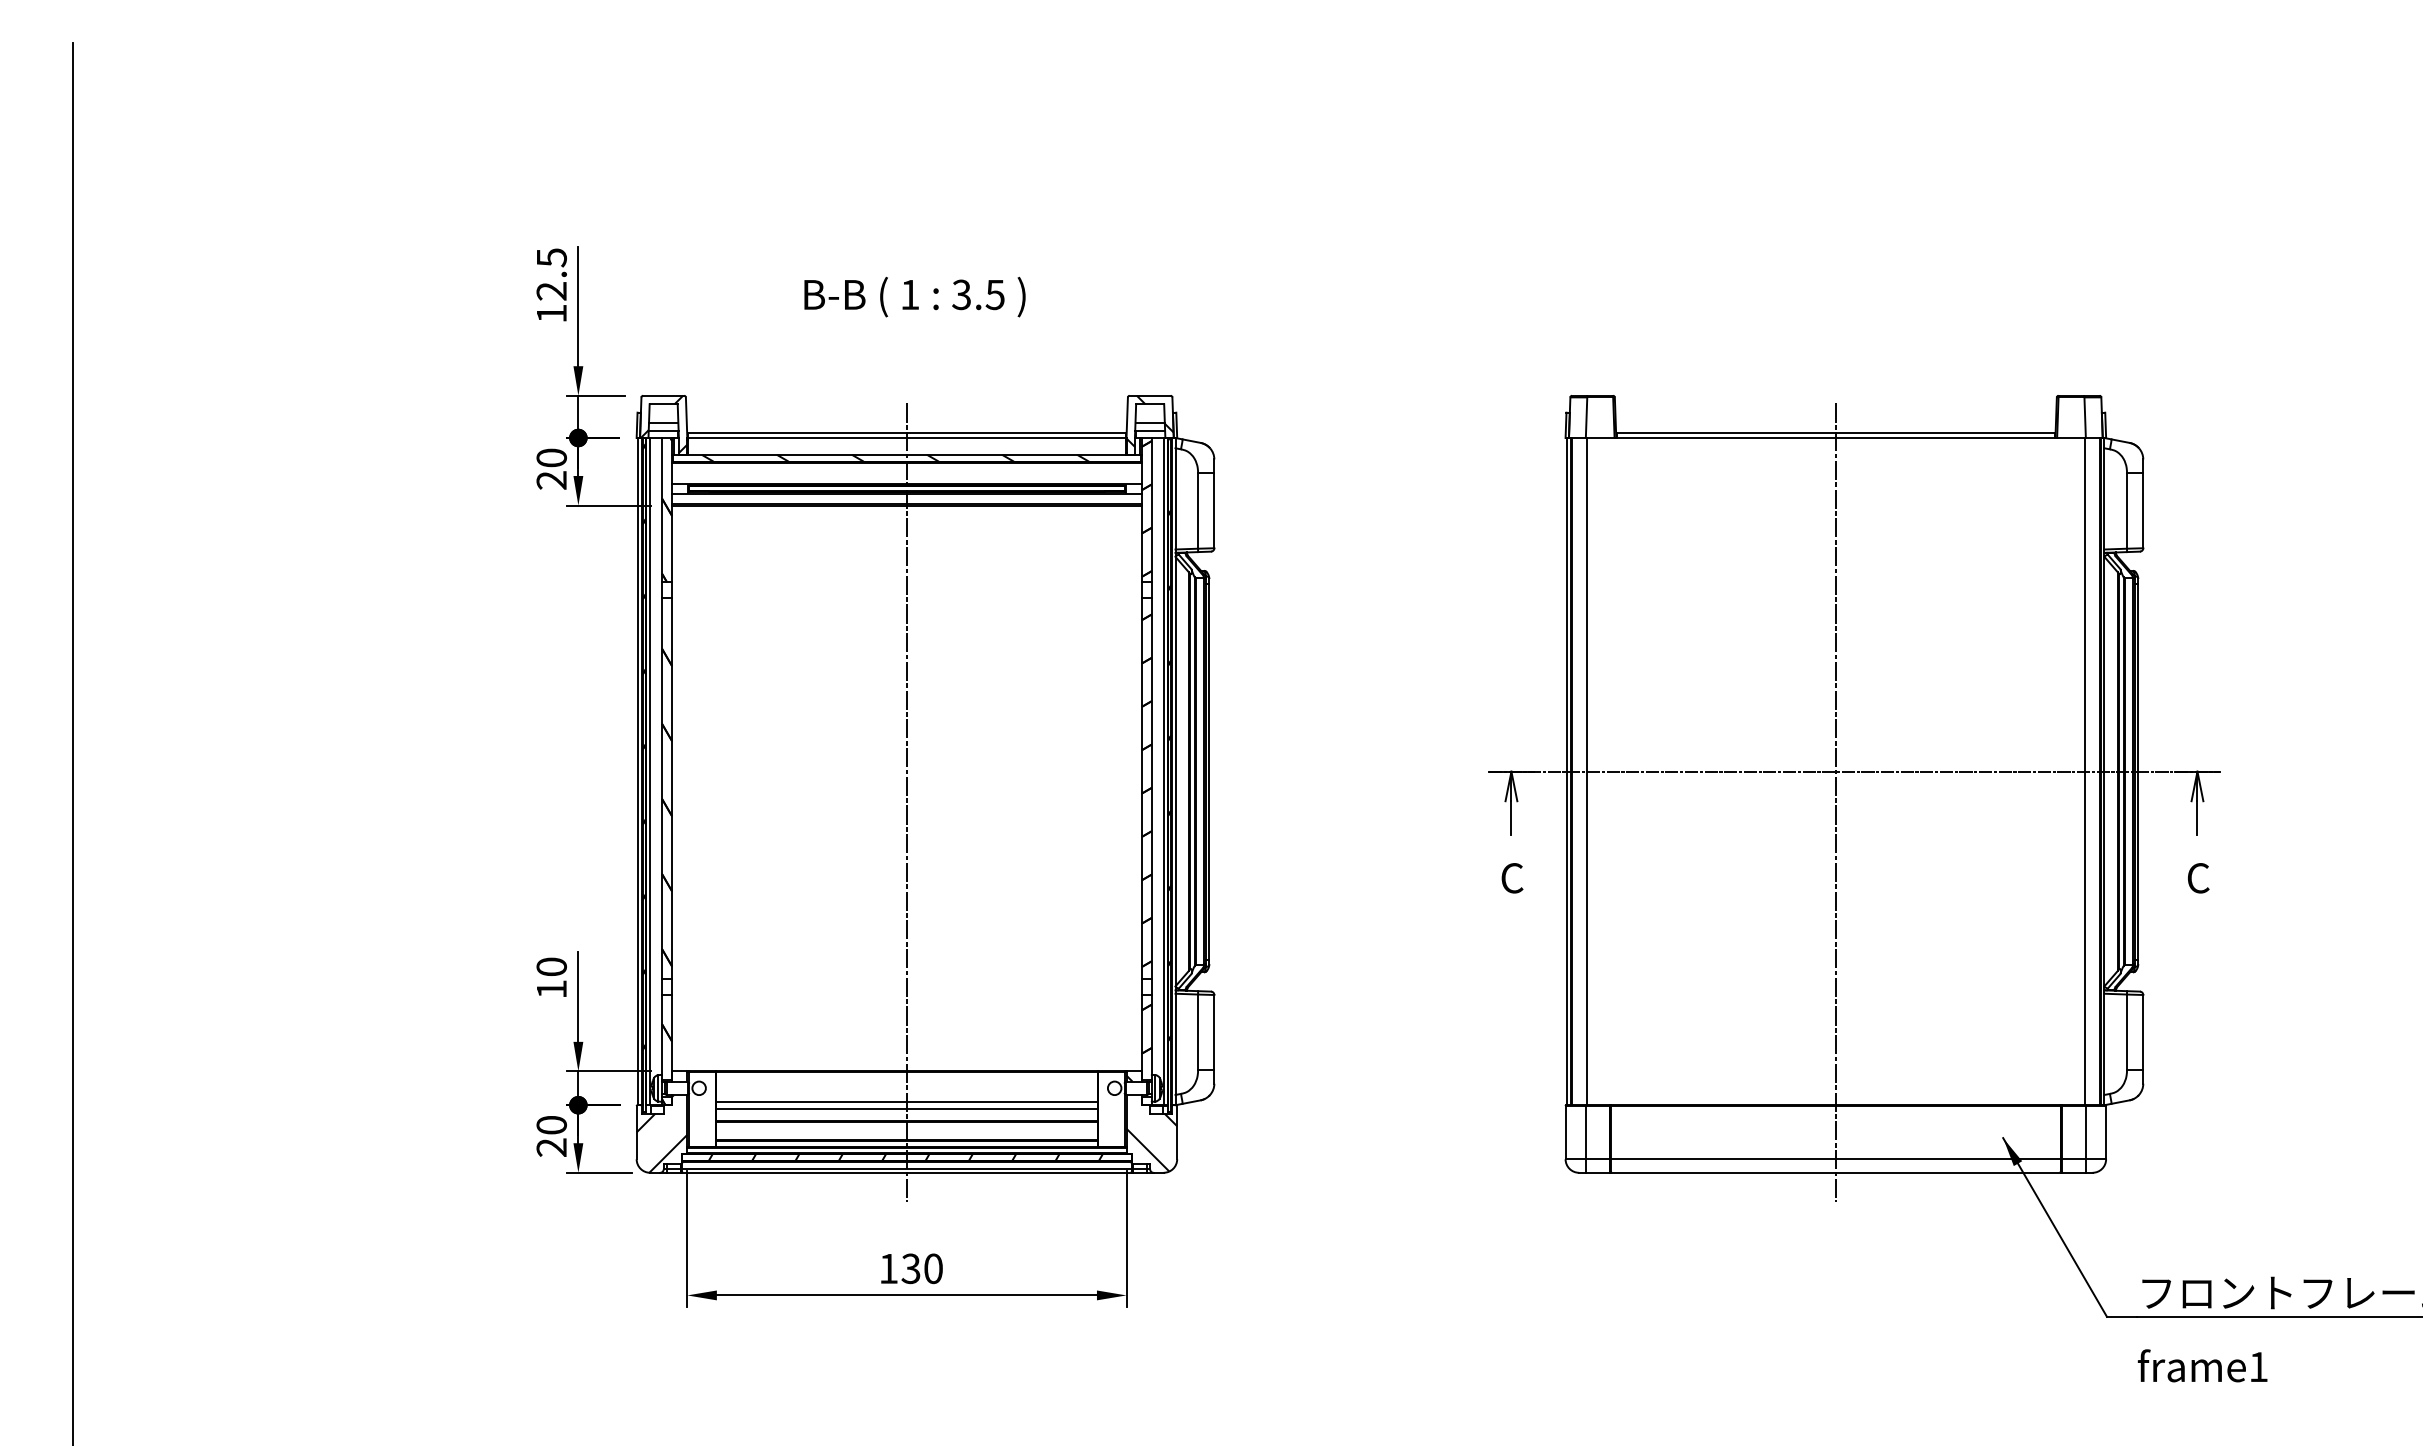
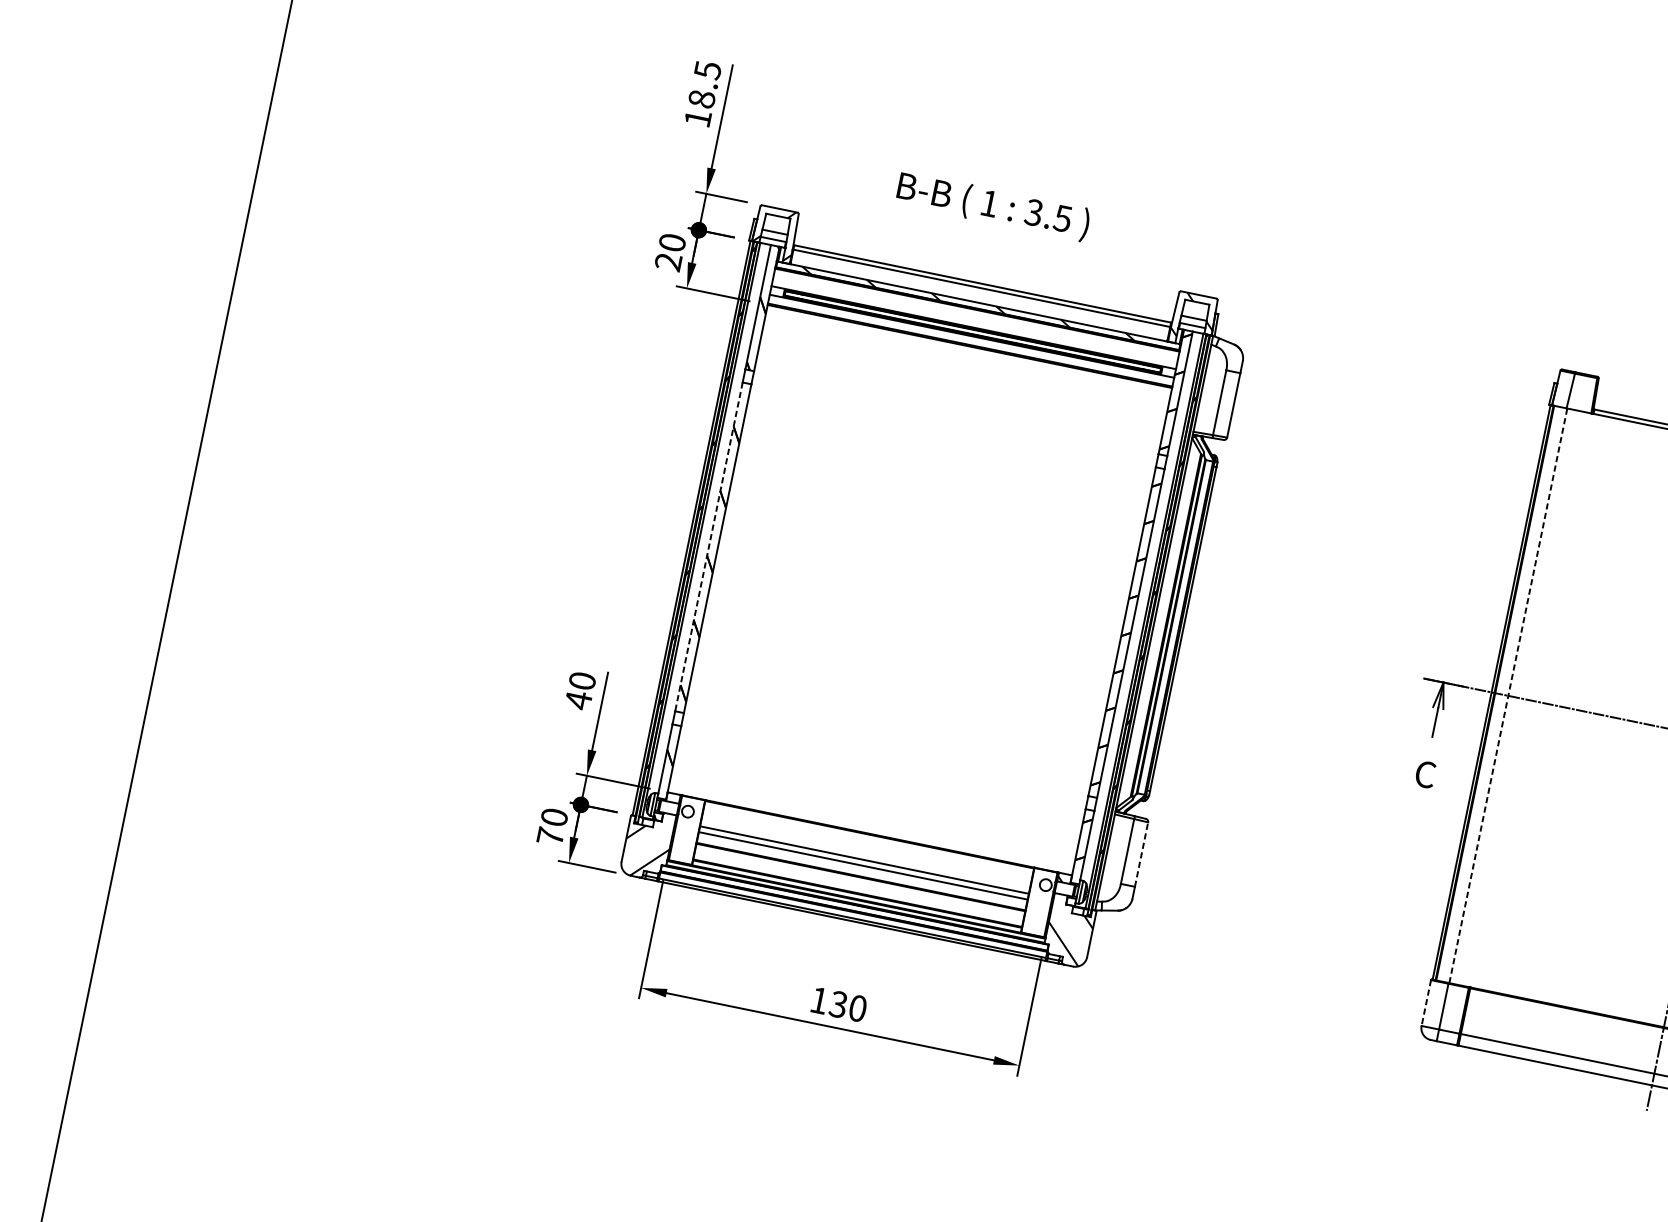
text: (551, 291) -> (701, 99), 12.5 -> 18.5
text: (914, 296) -> (993, 205), moved
line: (1586, 771) -> (1508, 695), solid -> dashed
line: (662, 788) -> (709, 546), solid -> dashed
line: (906, 802) -> (917, 602), removed
text: (551, 989) -> (578, 700), 10 -> 40
line: (1214, 1031) -> (1141, 853), solid -> dashed
line: (1565, 1132) -> (1426, 1002), solid -> dashed
text: (551, 1147) -> (550, 836), 20 -> 70
hatch: (905, 1157) -> (853, 907), removed

